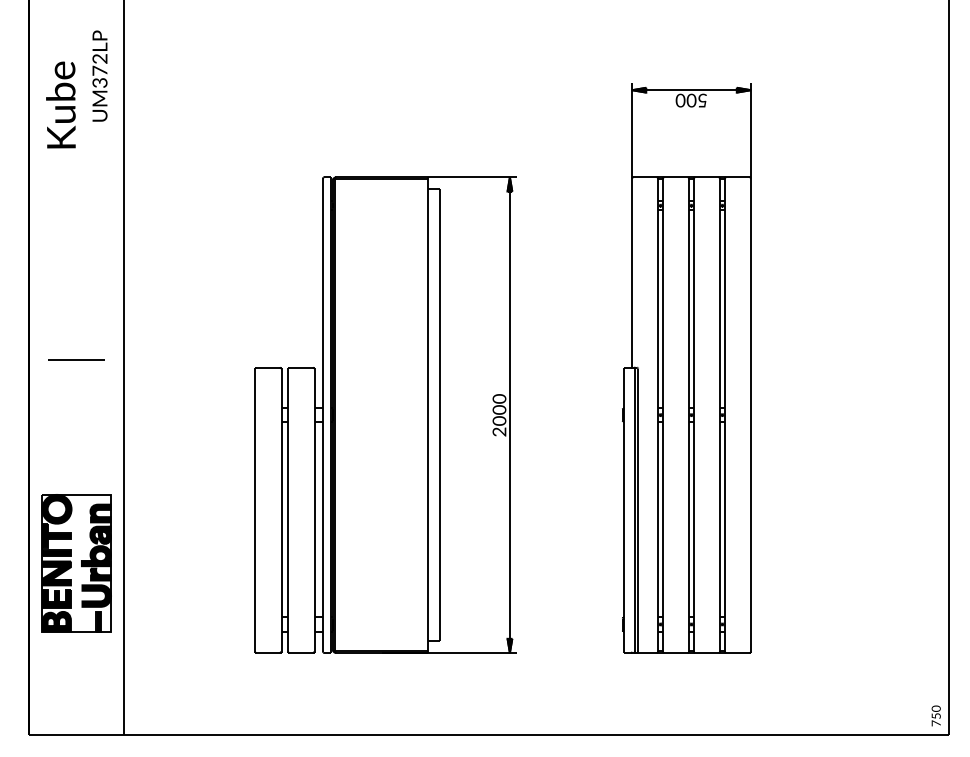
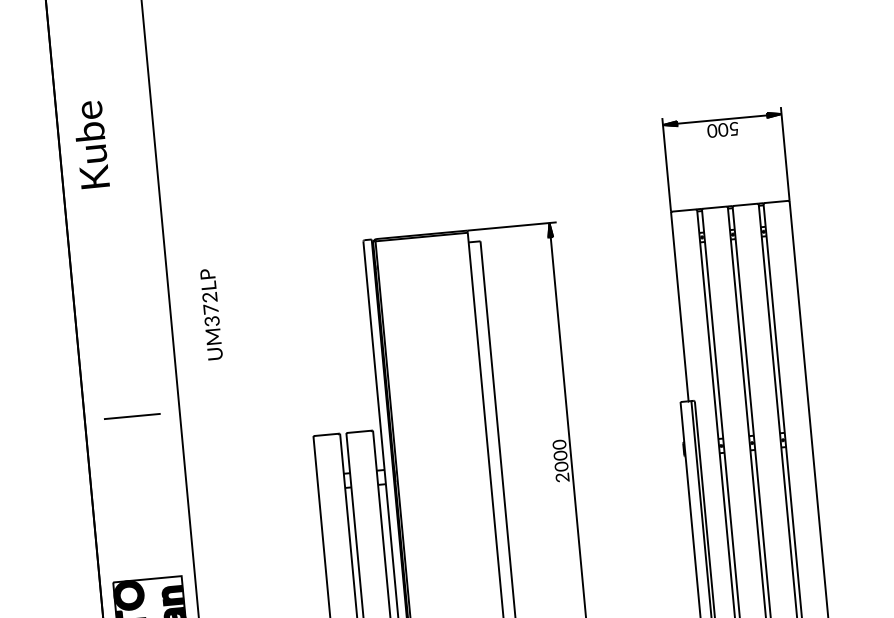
text: (99, 75) -> (210, 313), moved
text: (60, 104) -> (90, 144), moved
line: (76, 359) -> (132, 415), moved

